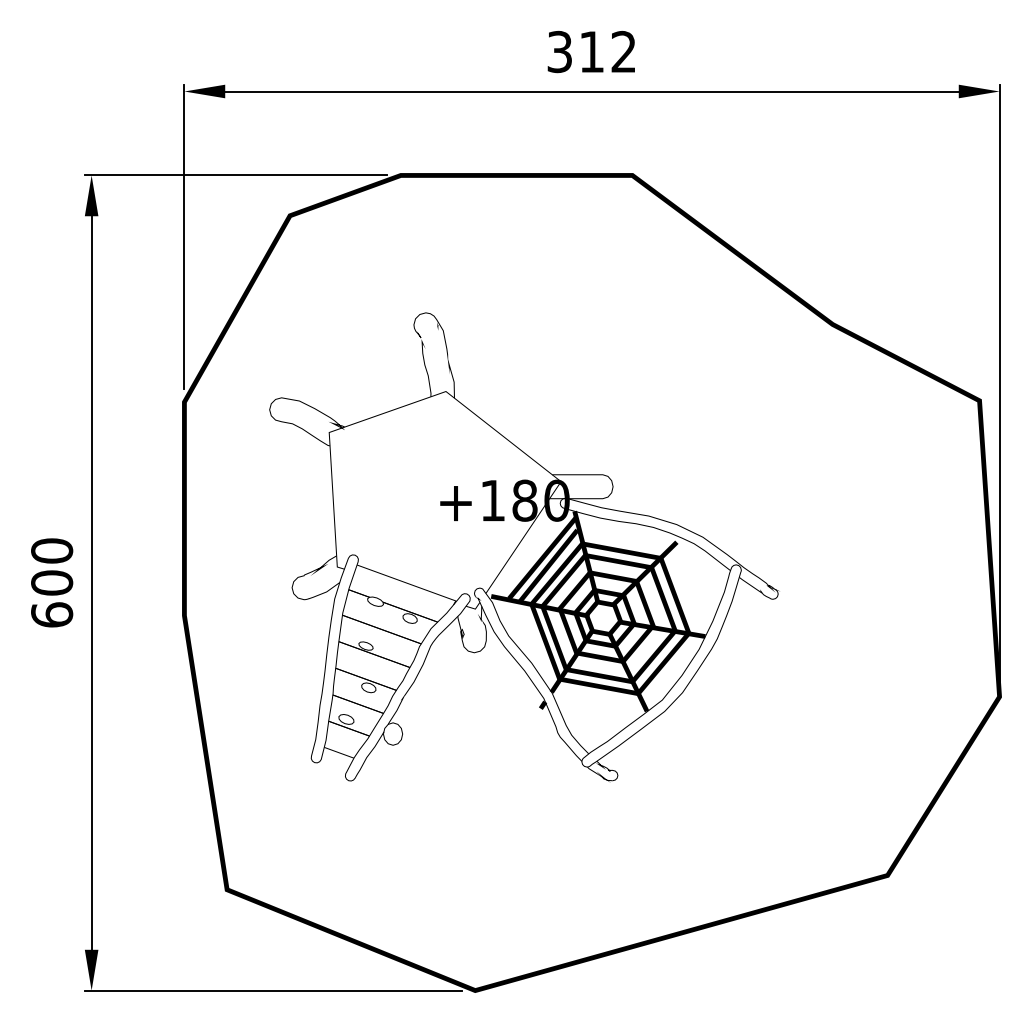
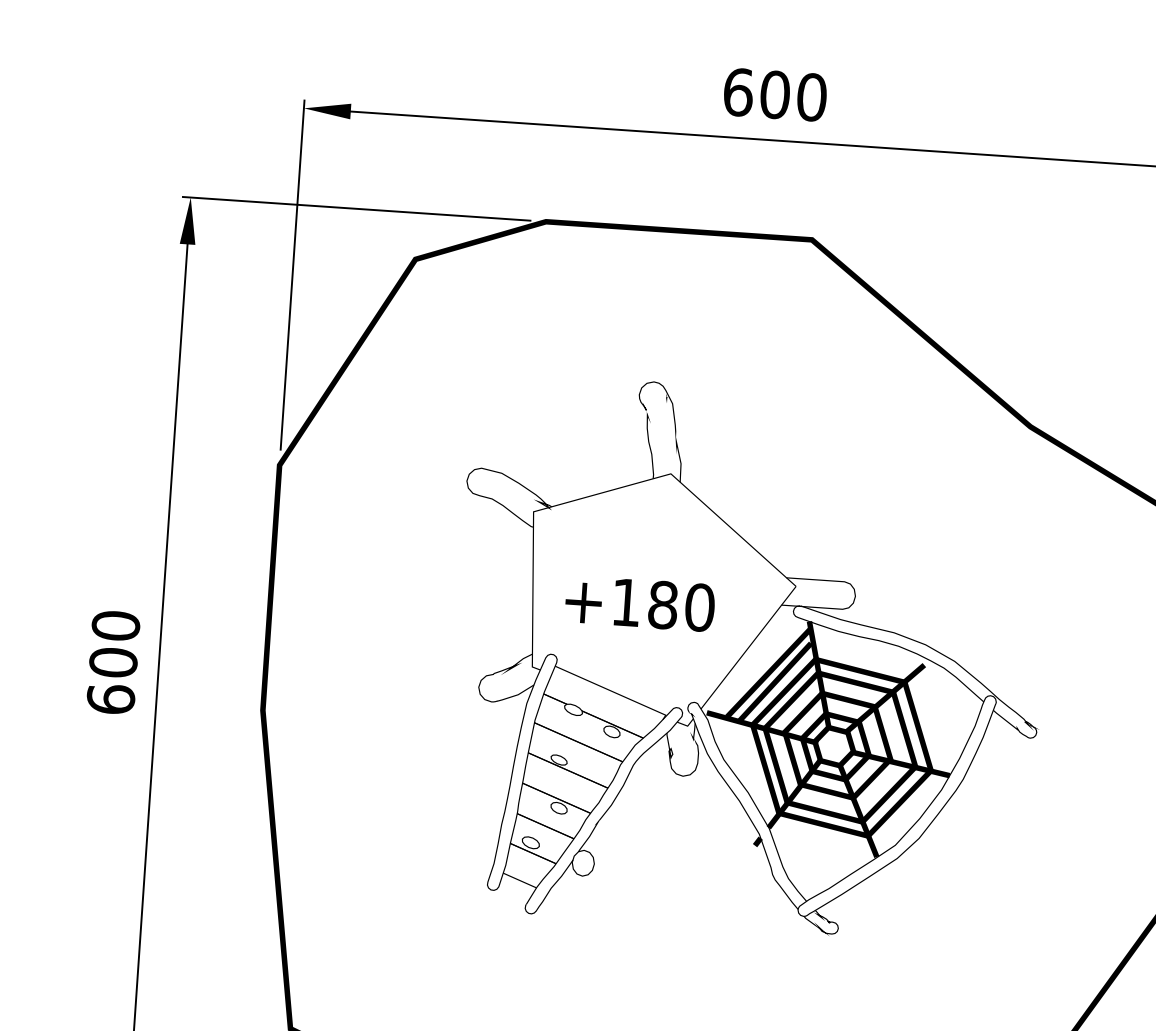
text: (591, 51) -> (774, 94), 312 -> 600
part: (524, 547) -> (748, 659), moved

